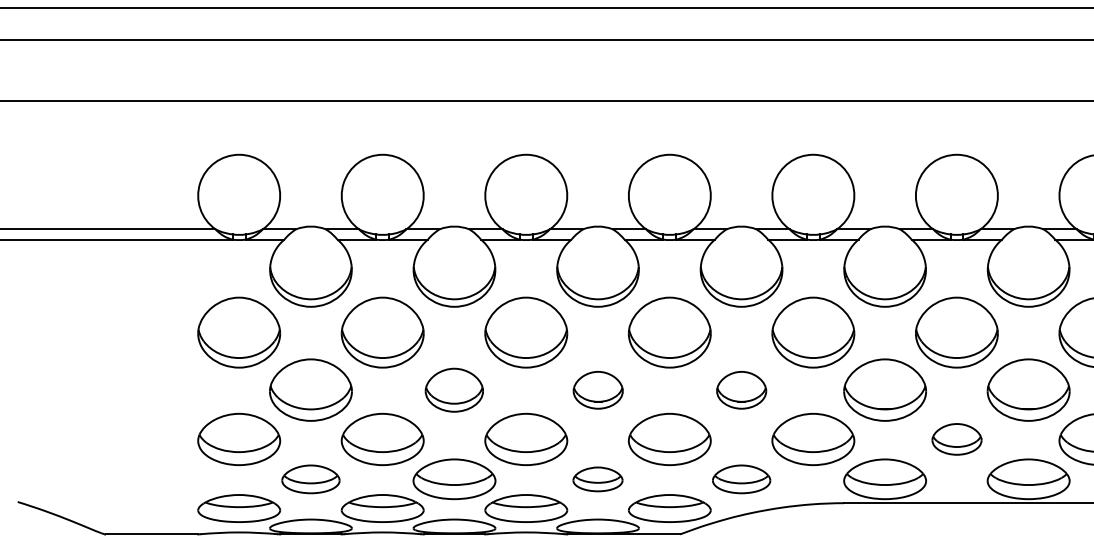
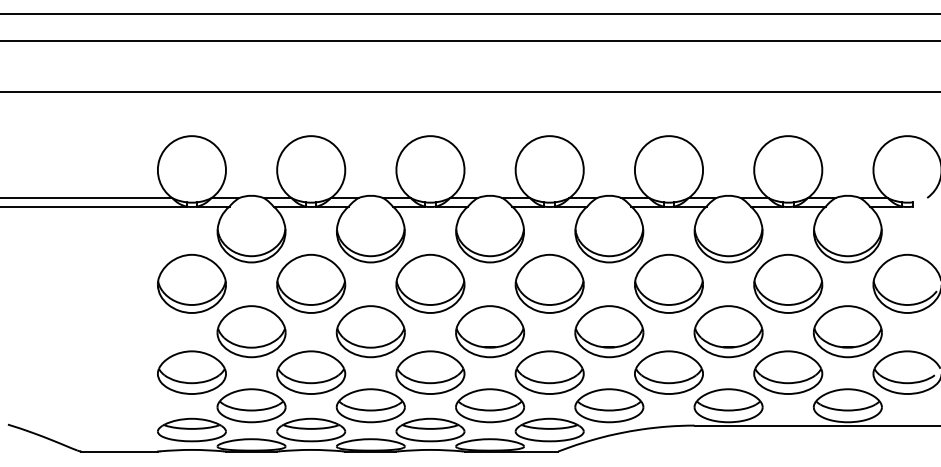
part: (454, 389) -> (370, 331), size x1.43
part: (598, 389) -> (490, 331), size x1.67
part: (741, 389) -> (609, 331), size x1.67
part: (957, 439) -> (788, 372), size x1.67
part: (310, 478) -> (251, 405), size x1.43
part: (597, 478) -> (489, 405), size x1.67
part: (741, 478) -> (609, 405), size x1.43

